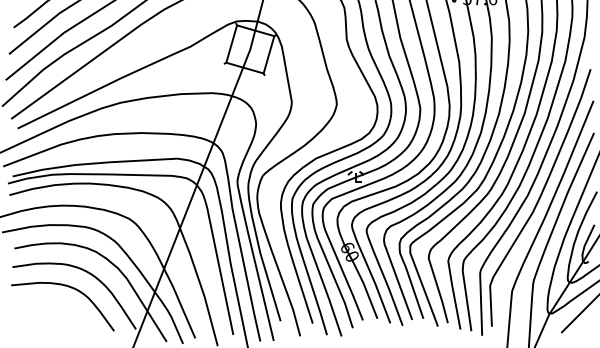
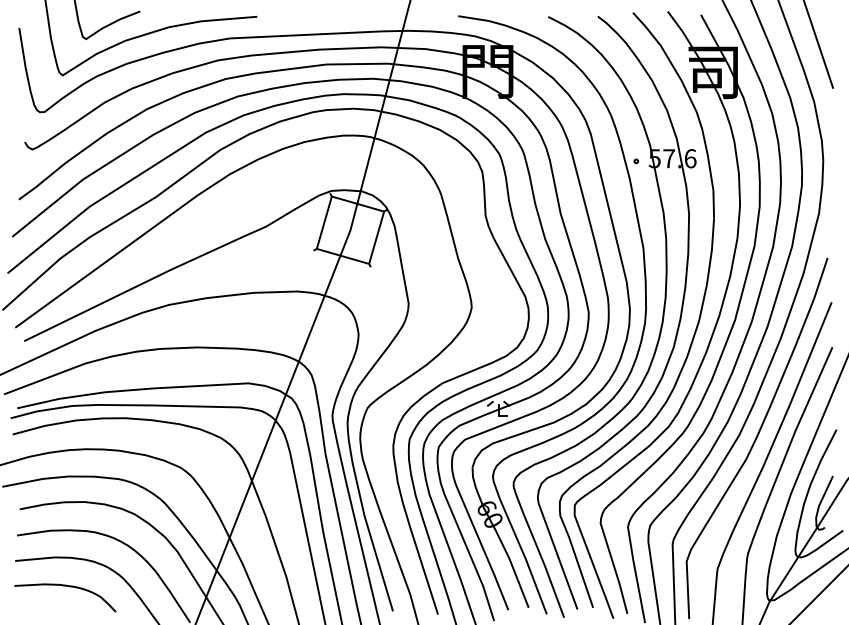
curve: (49, 304) -> (69, 587), added

